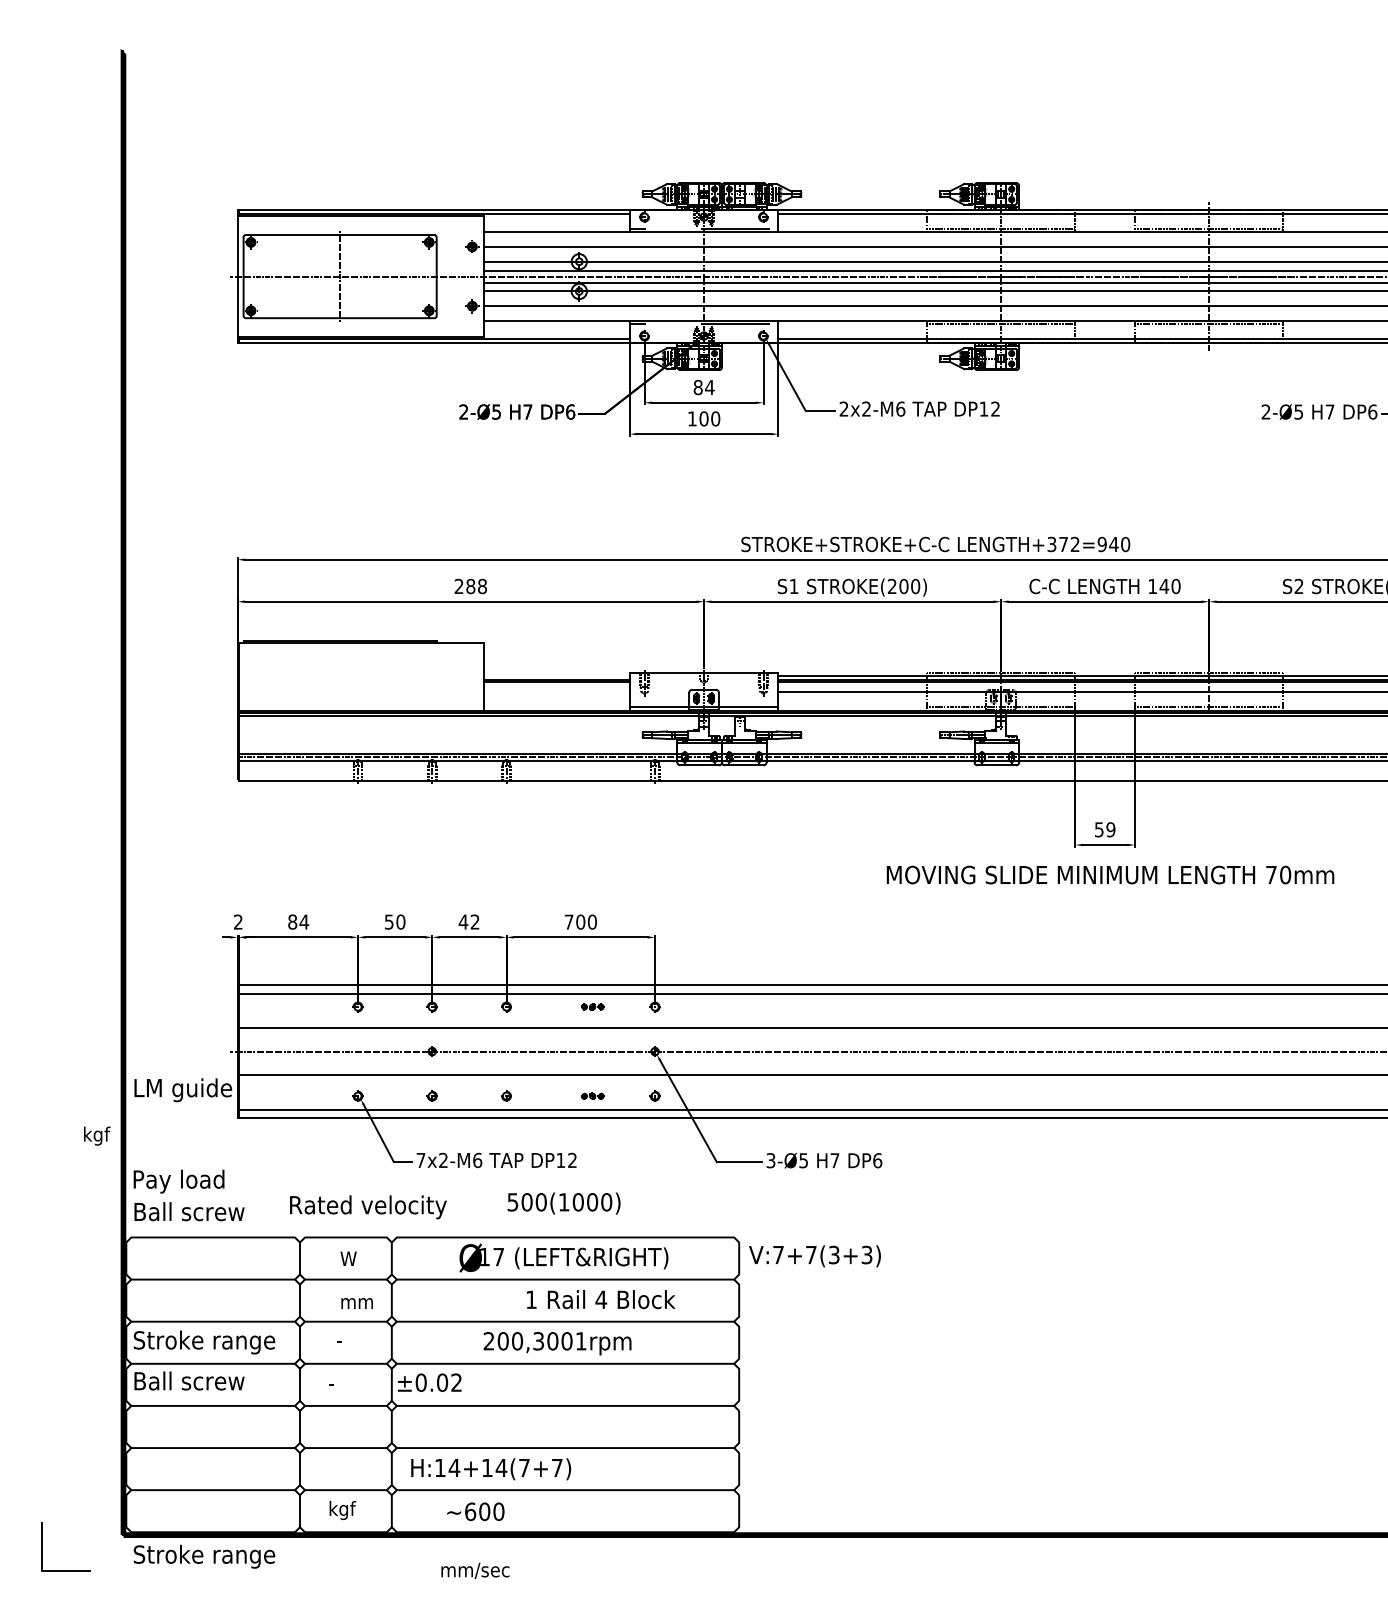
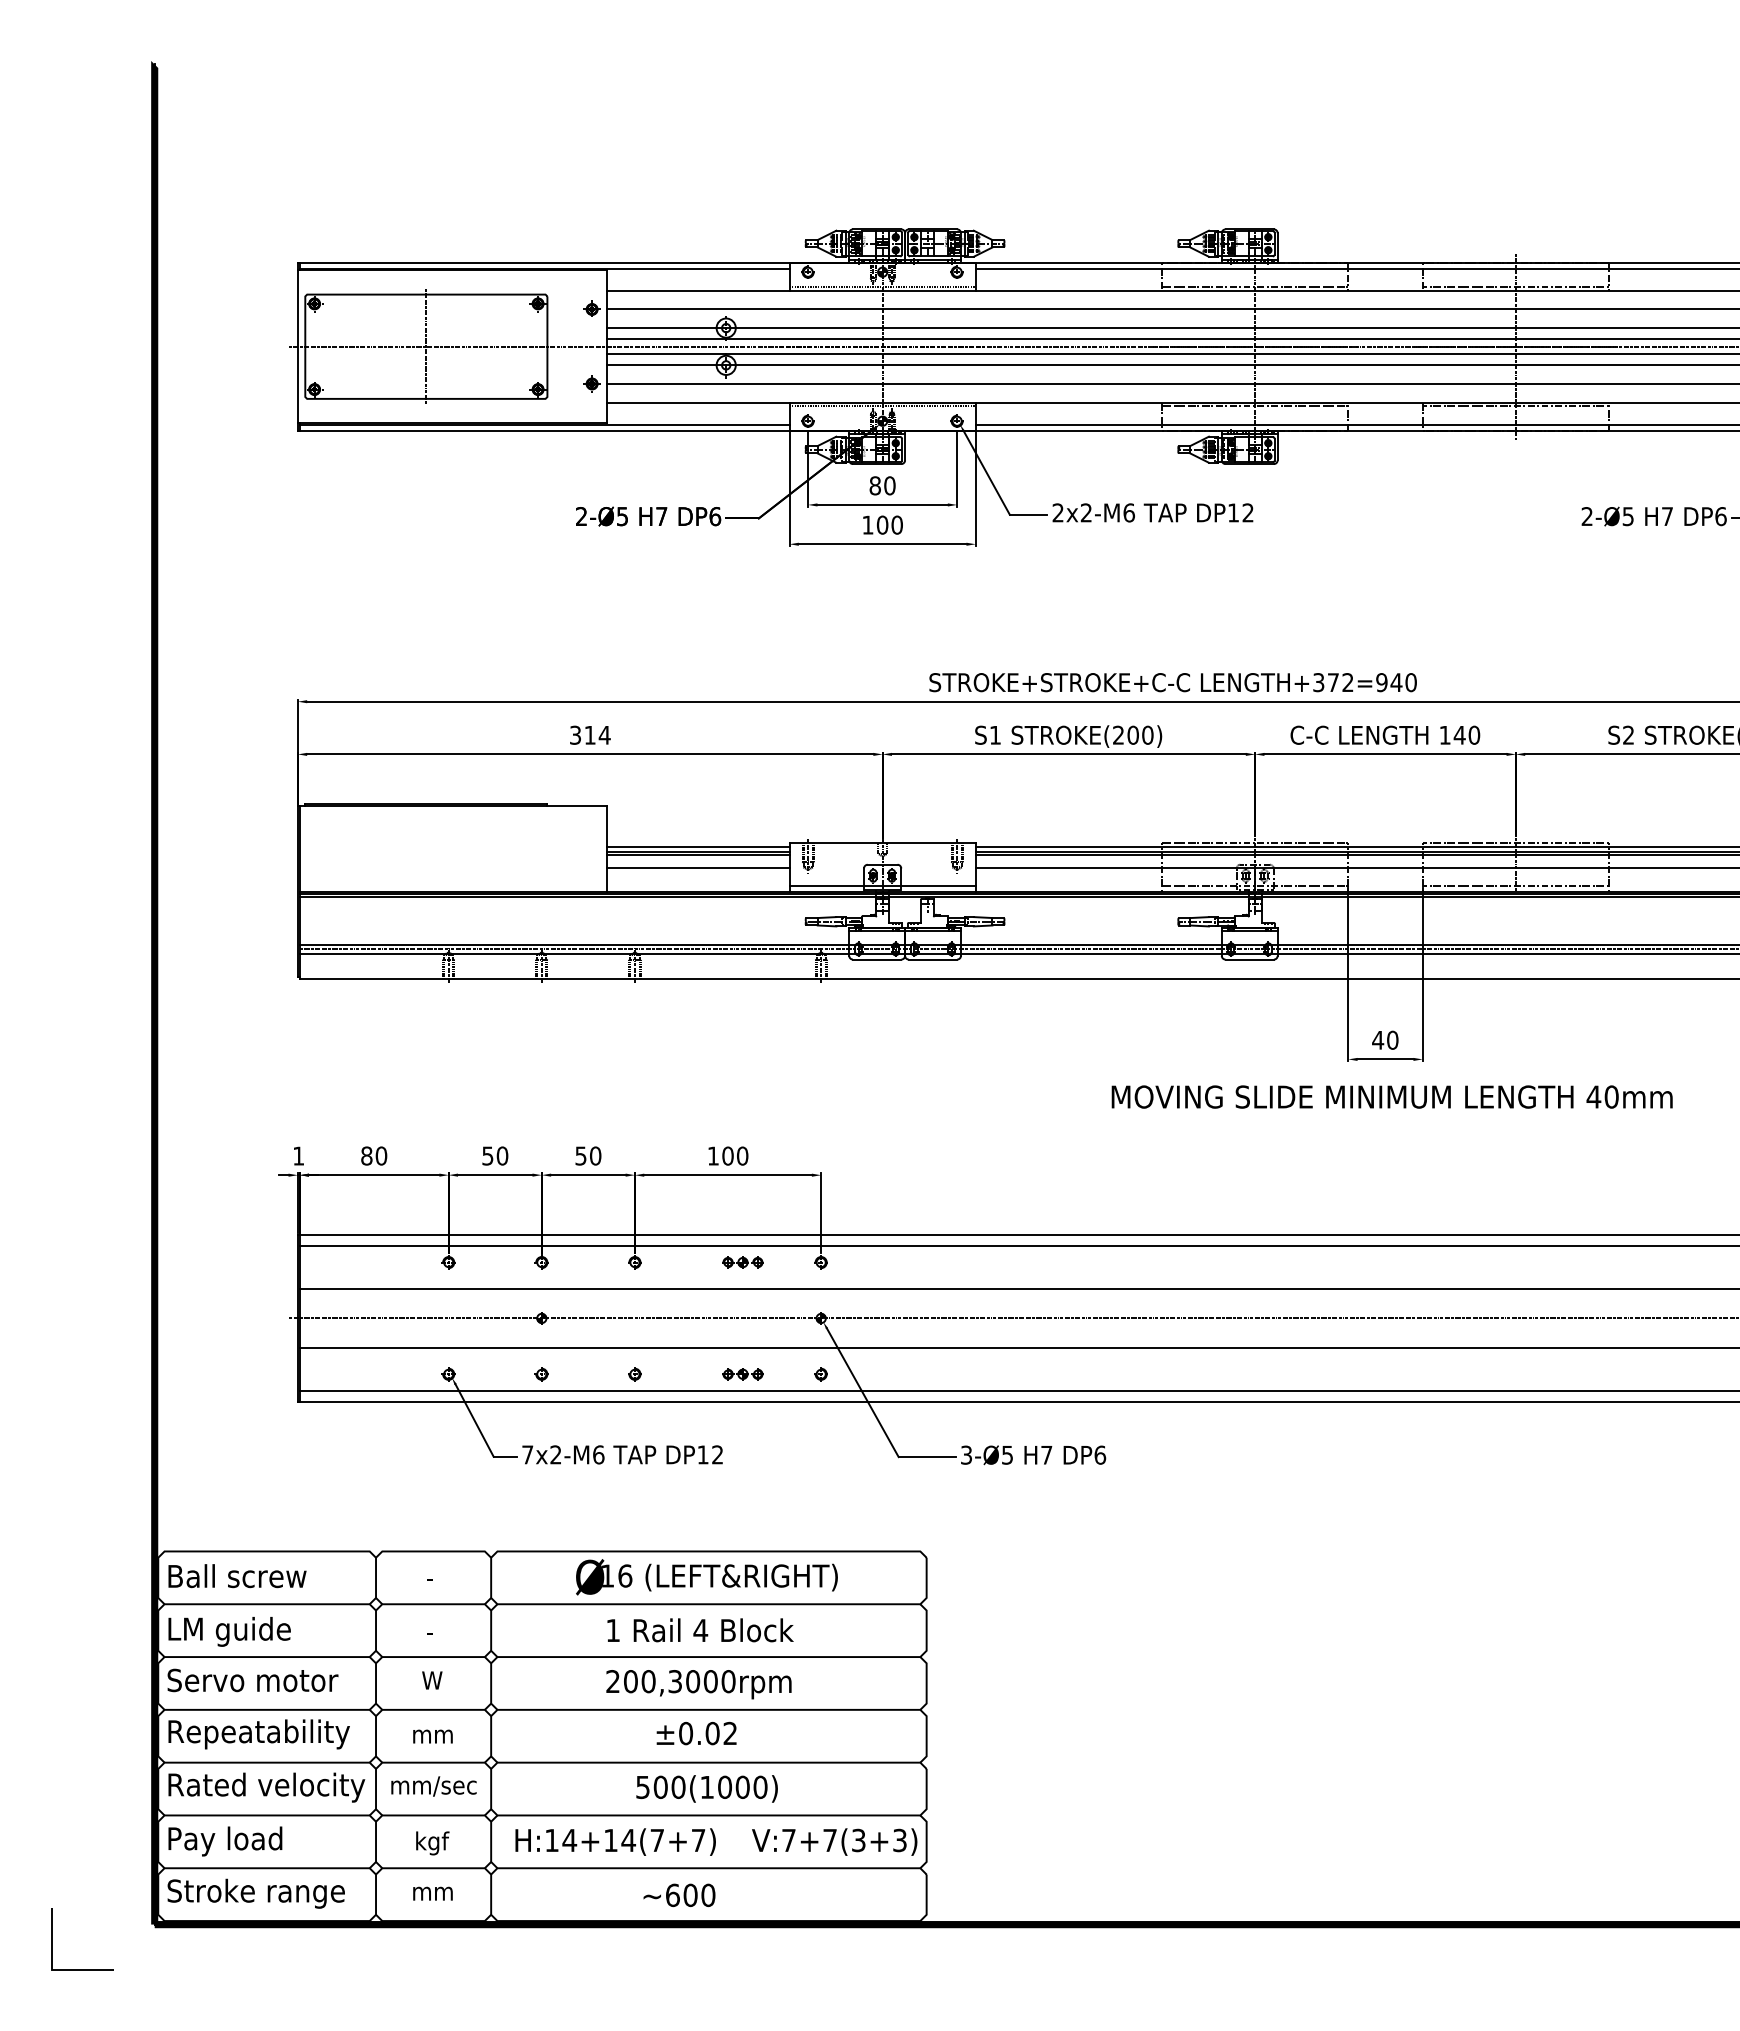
text: (709, 387) -> (889, 485), 84 -> 80
text: (471, 585) -> (590, 734), 288 -> 314
line: (557, 675) -> (698, 846), added
line: (557, 691) -> (698, 867), added
text: (1105, 829) -> (1385, 1040), 59 -> 40
text: (1271, 874) -> (1593, 1096), 70mm -> 40mm
text: (238, 921) -> (298, 1155), 2 -> 1
text: (304, 921) -> (381, 1155), 84 -> 80
text: (468, 921) -> (587, 1155), 42 -> 50
text: (569, 921) -> (713, 1155), 700 -> 100
part: (592, 1007) -> (742, 1262), size x1.43
text: (183, 1089) -> (229, 1631), moved
part: (592, 1096) -> (742, 1374), size x1.43
text: (96, 1136) -> (432, 1843), moved
text: (179, 1181) -> (225, 1841), moved
text: (563, 1203) -> (706, 1788), moved
text: (368, 1207) -> (266, 1787), moved
text: (189, 1211) -> (237, 1576), moved
text: (814, 1255) -> (834, 1841), moved
text: (498, 1256) -> (625, 1575), 17 -> 16
text: (348, 1259) -> (436, 1578), W -> -
text: (601, 1299) -> (700, 1630), moved
text: (357, 1303) -> (447, 1634), mm -> -
text: (345, 1340) -> (432, 1680), - -> W
text: (581, 1341) -> (728, 1681), 200,3001rpm -> 200,3000rpm
text: (211, 1342) -> (264, 1683), Stroke range -> Servo motor
text: (429, 1382) -> (696, 1733), moved
text: (207, 1383) -> (260, 1734), Ball screw -> Repeatability
text: (345, 1385) -> (432, 1736), - -> mm
text: (345, 1510) -> (432, 1893), kgf -> mm
text: (475, 1511) -> (679, 1895), moved
text: (203, 1556) -> (255, 1893), moved
text: (475, 1570) -> (433, 1786), moved

